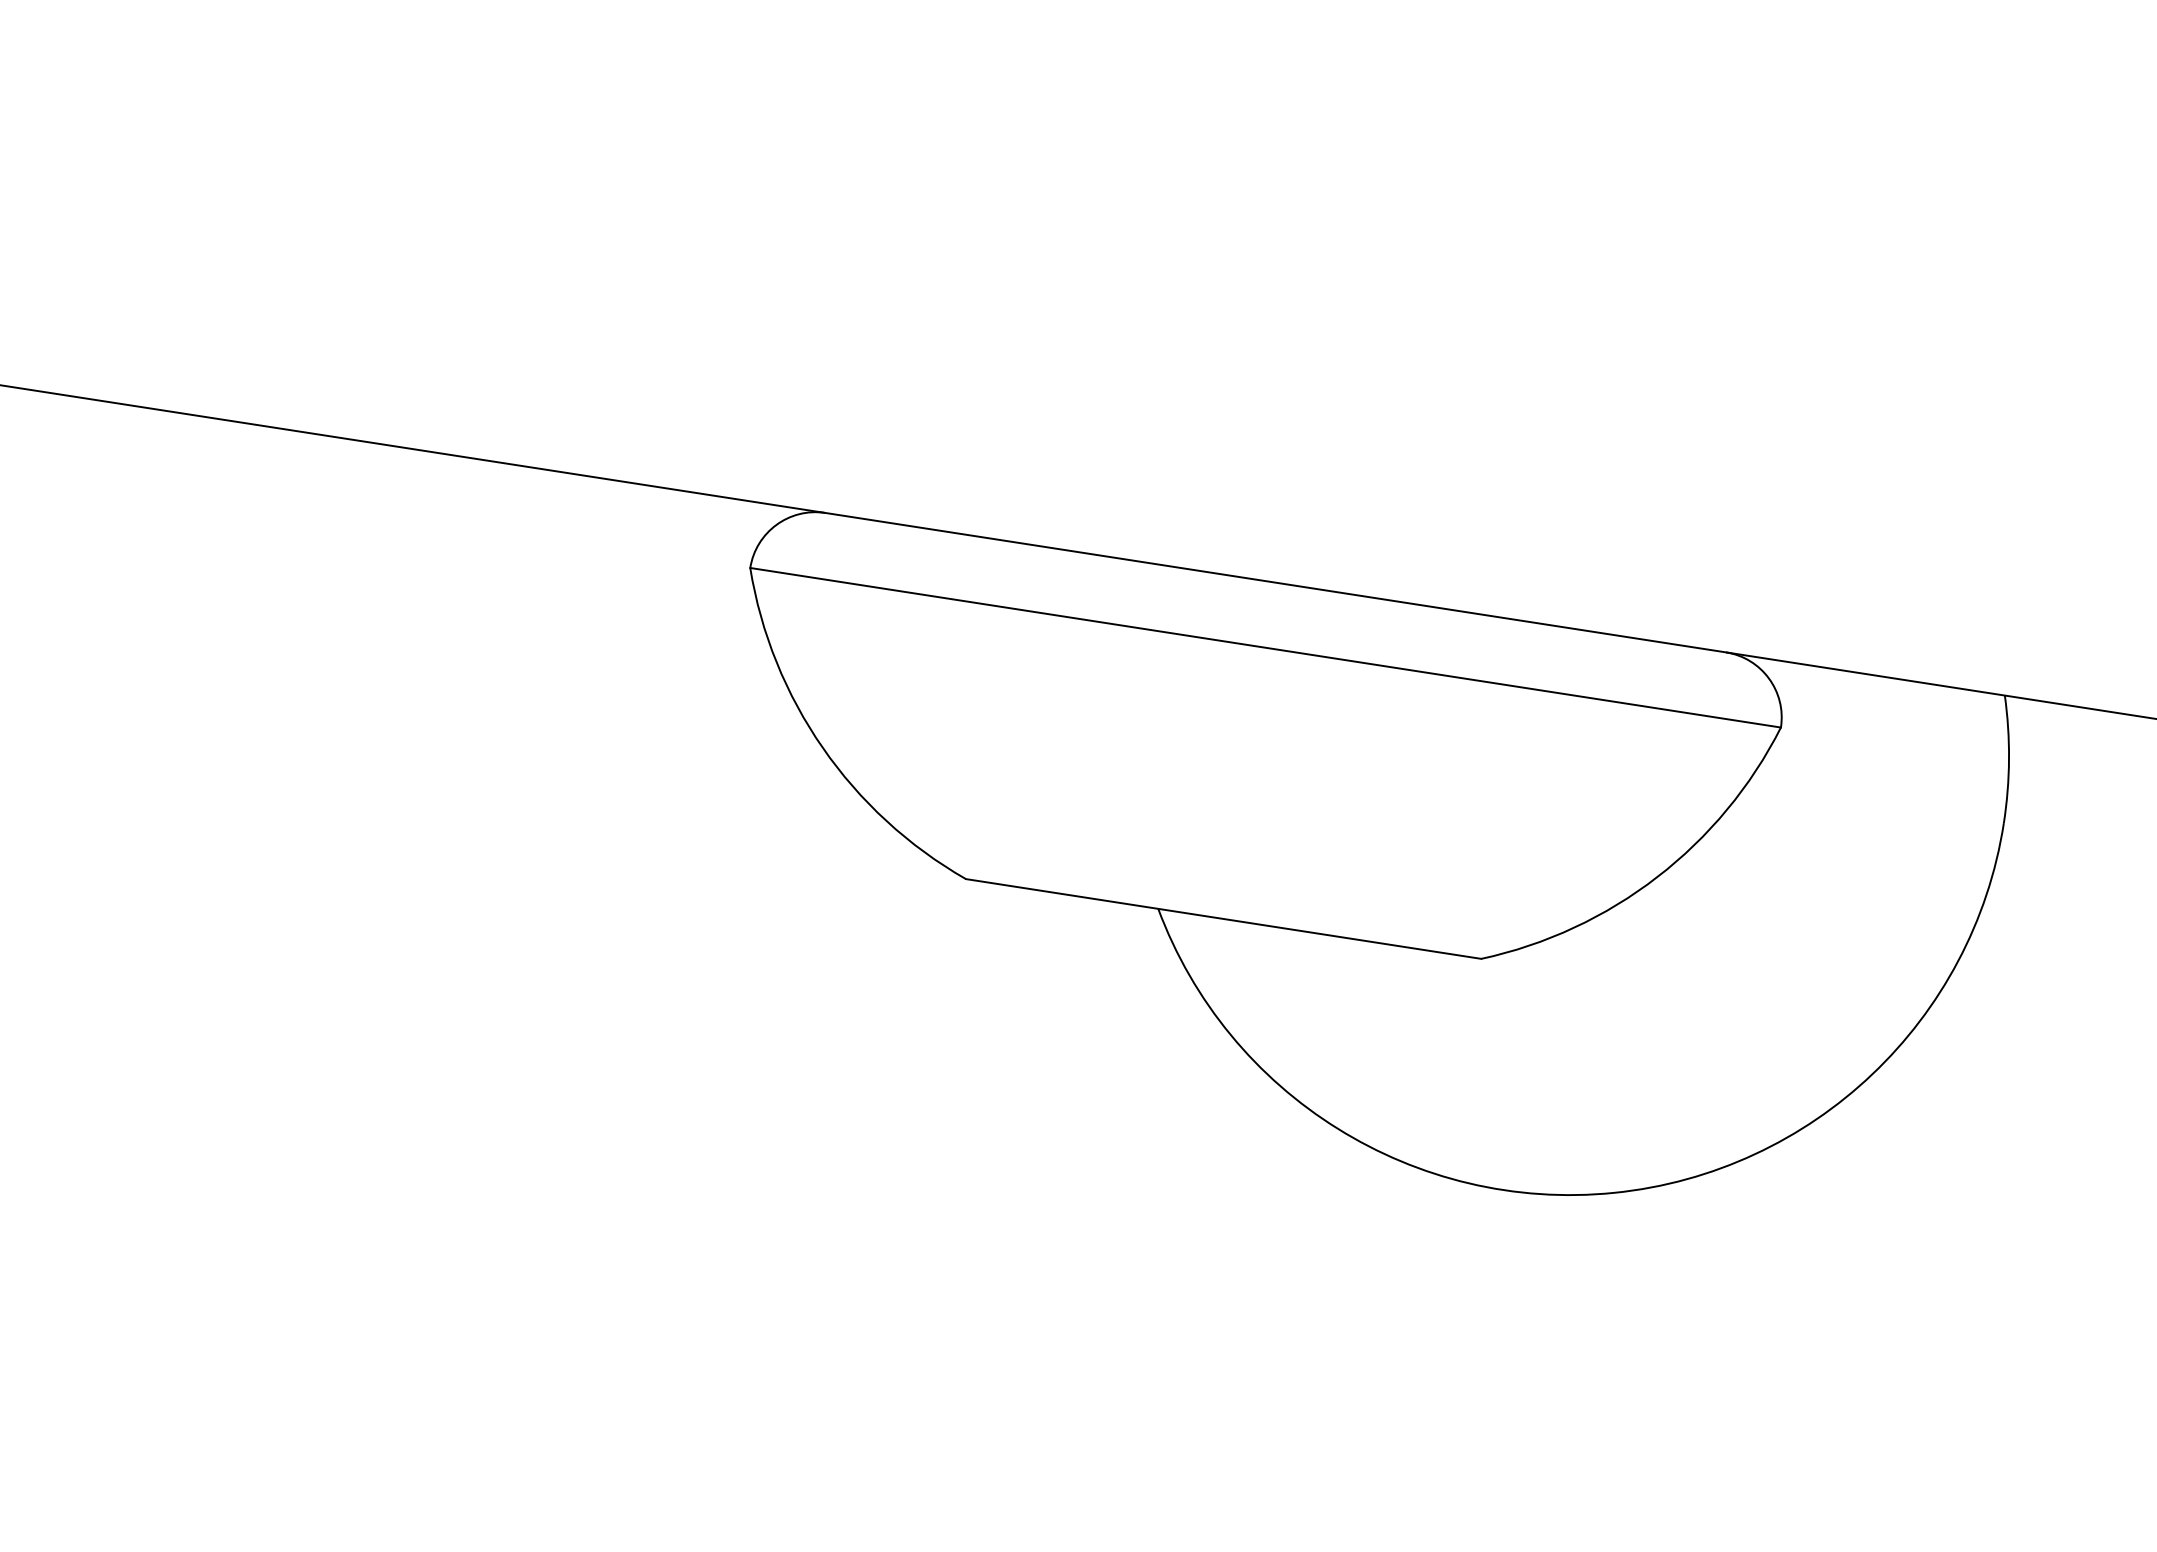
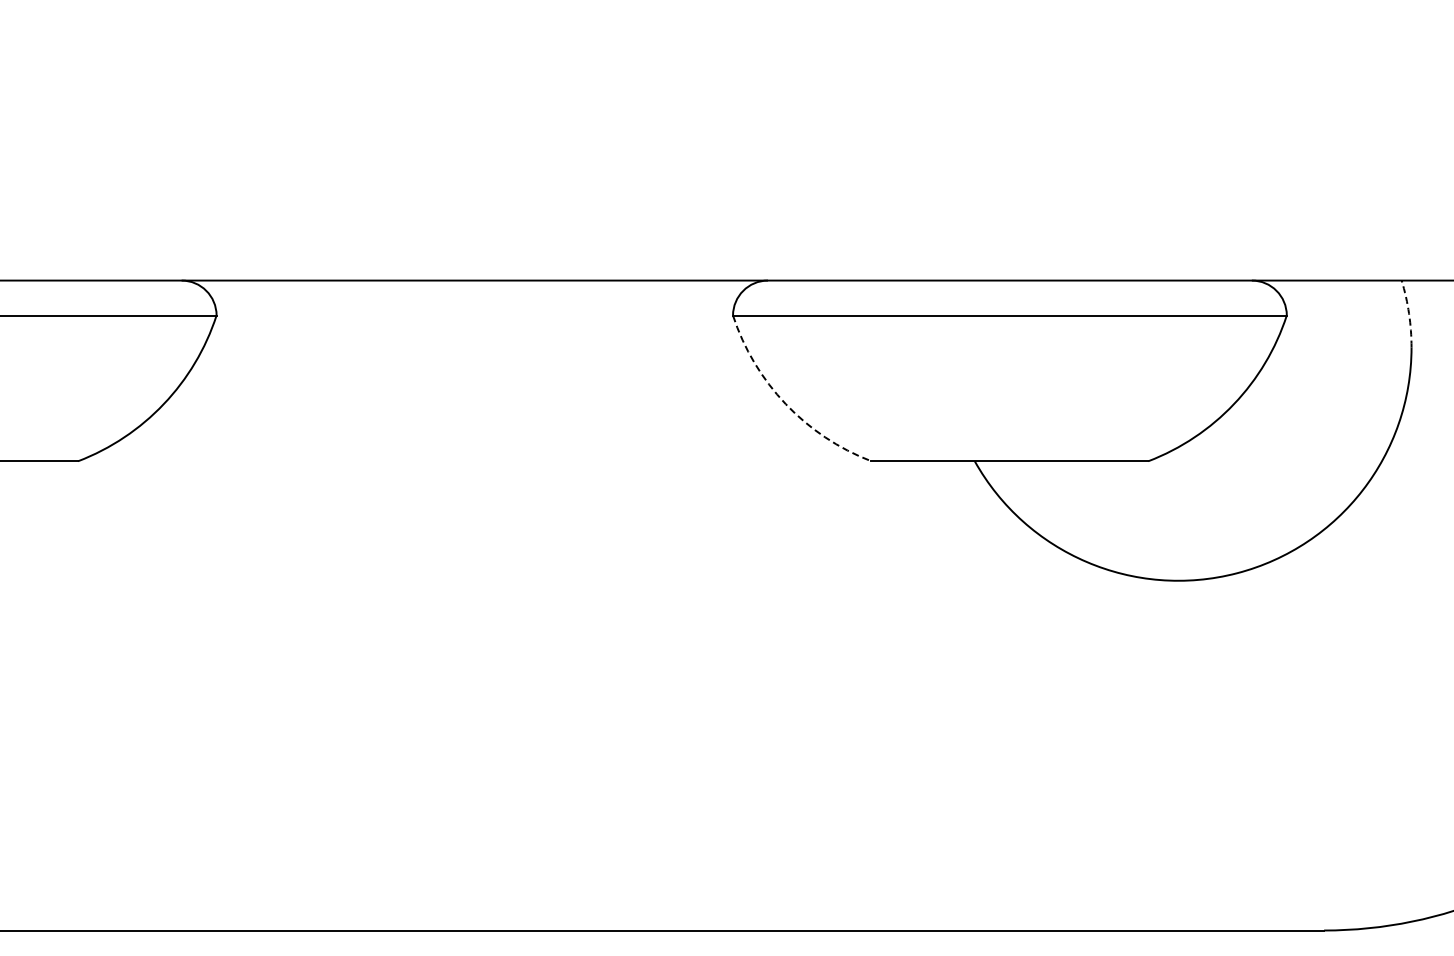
arc: (822, 748) -> (785, 404), solid -> dashed
arc: (2009, 759) -> (1409, 313), solid -> dashed

